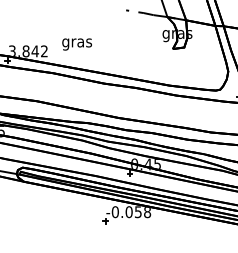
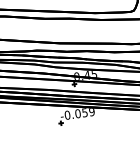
text: (147, 213) -> (92, 112), -0.058 -> -0.059

